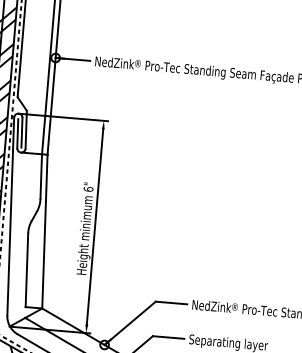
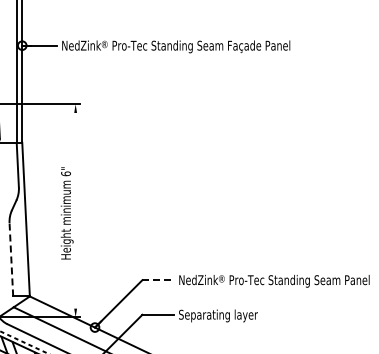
line: (94, 226) -> (75, 210), removed
line: (27, 270) -> (11, 259), solid -> dashed
line: (171, 303) -> (158, 280), solid -> dashed

